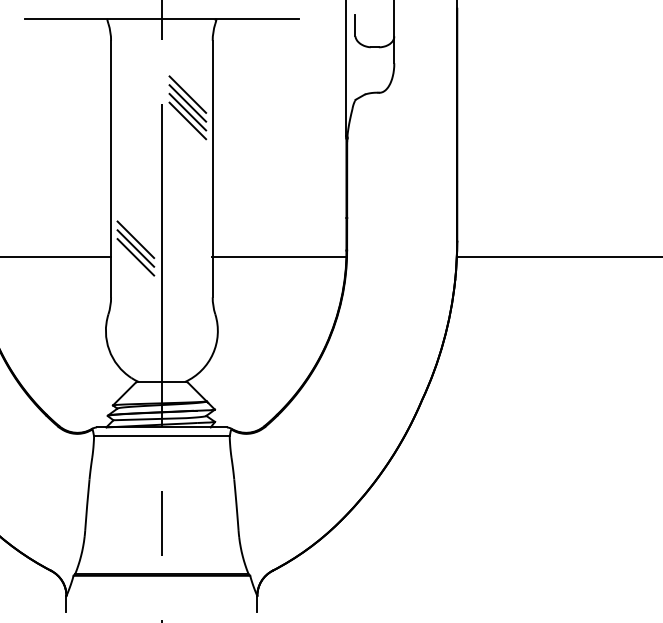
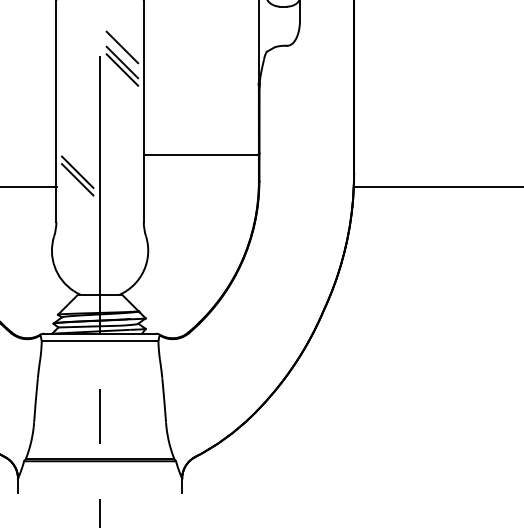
line: (187, 103) -> (122, 55), removed
line: (279, 256) -> (201, 154), moved
line: (135, 257) -> (77, 187), removed

